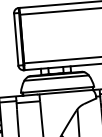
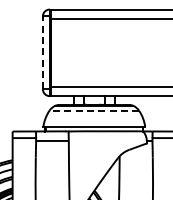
line: (15, 39) -> (42, 52), solid -> dashed
line: (56, 77) -> (94, 110), solid -> dashed

